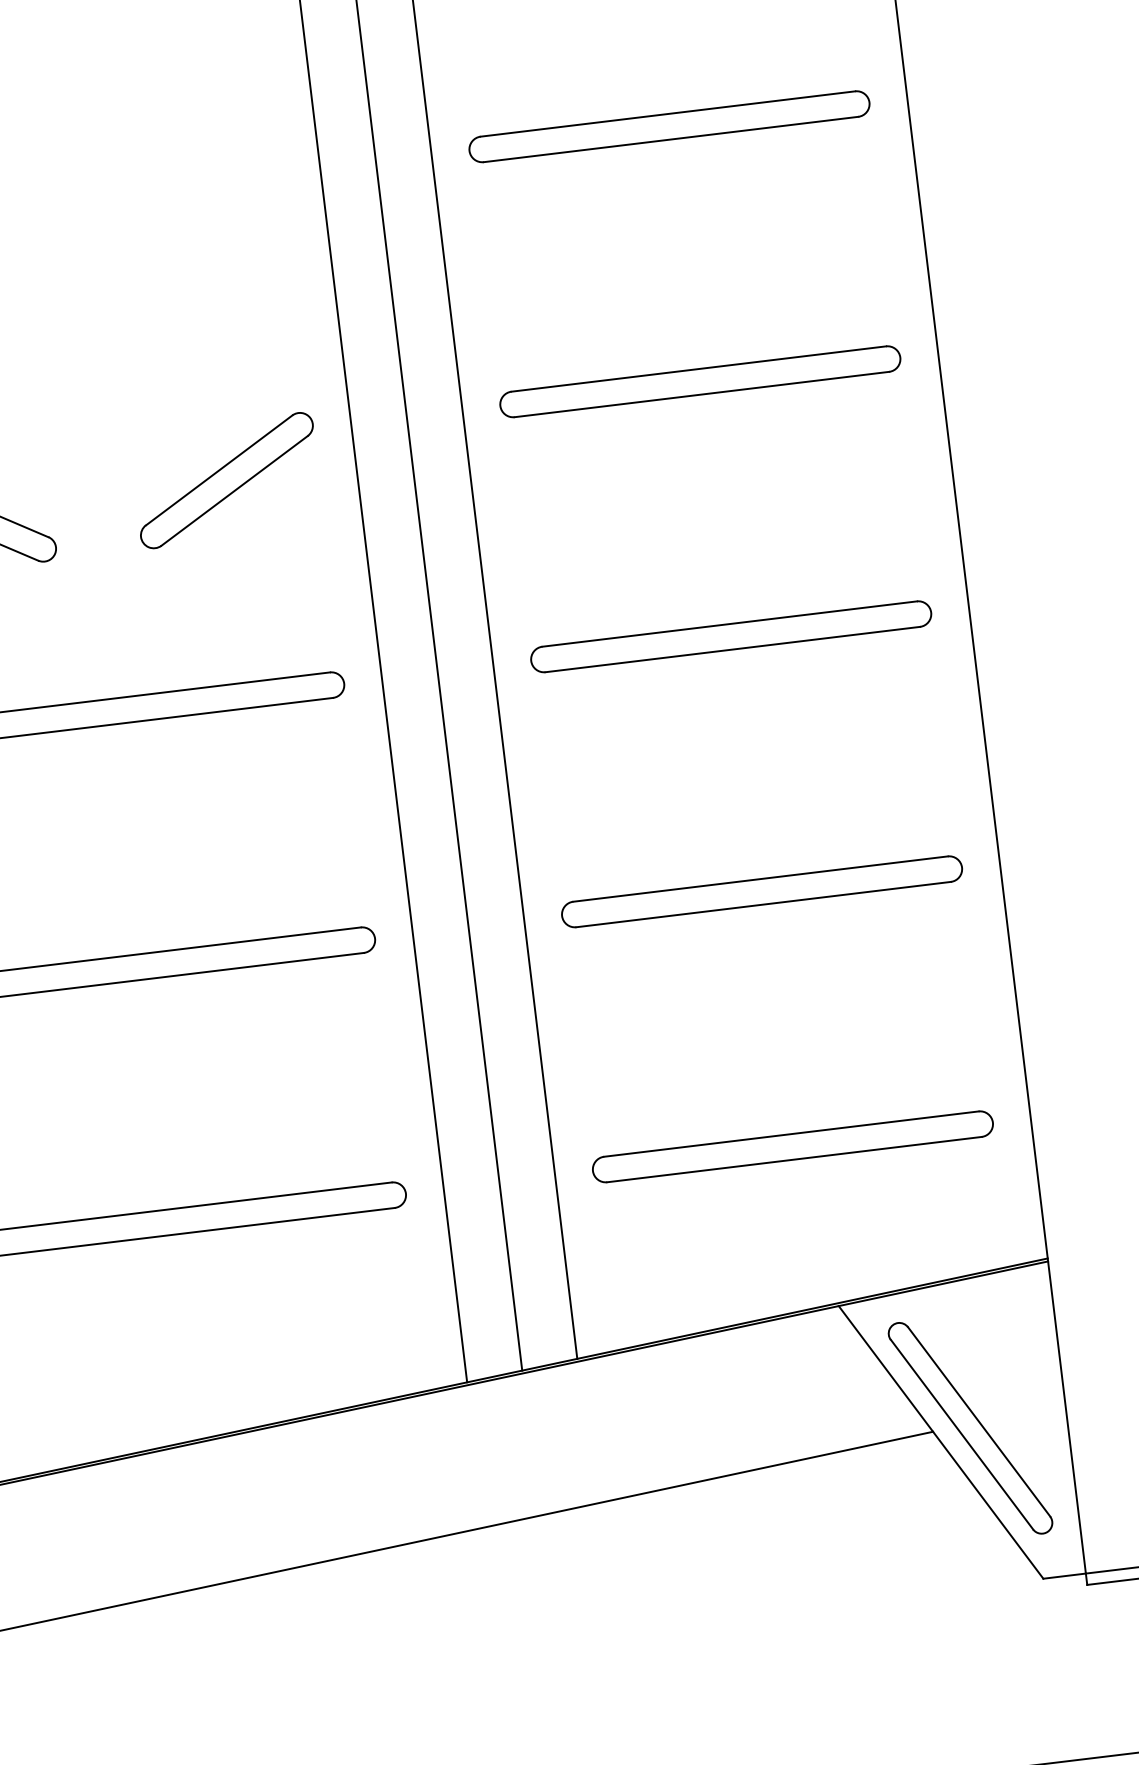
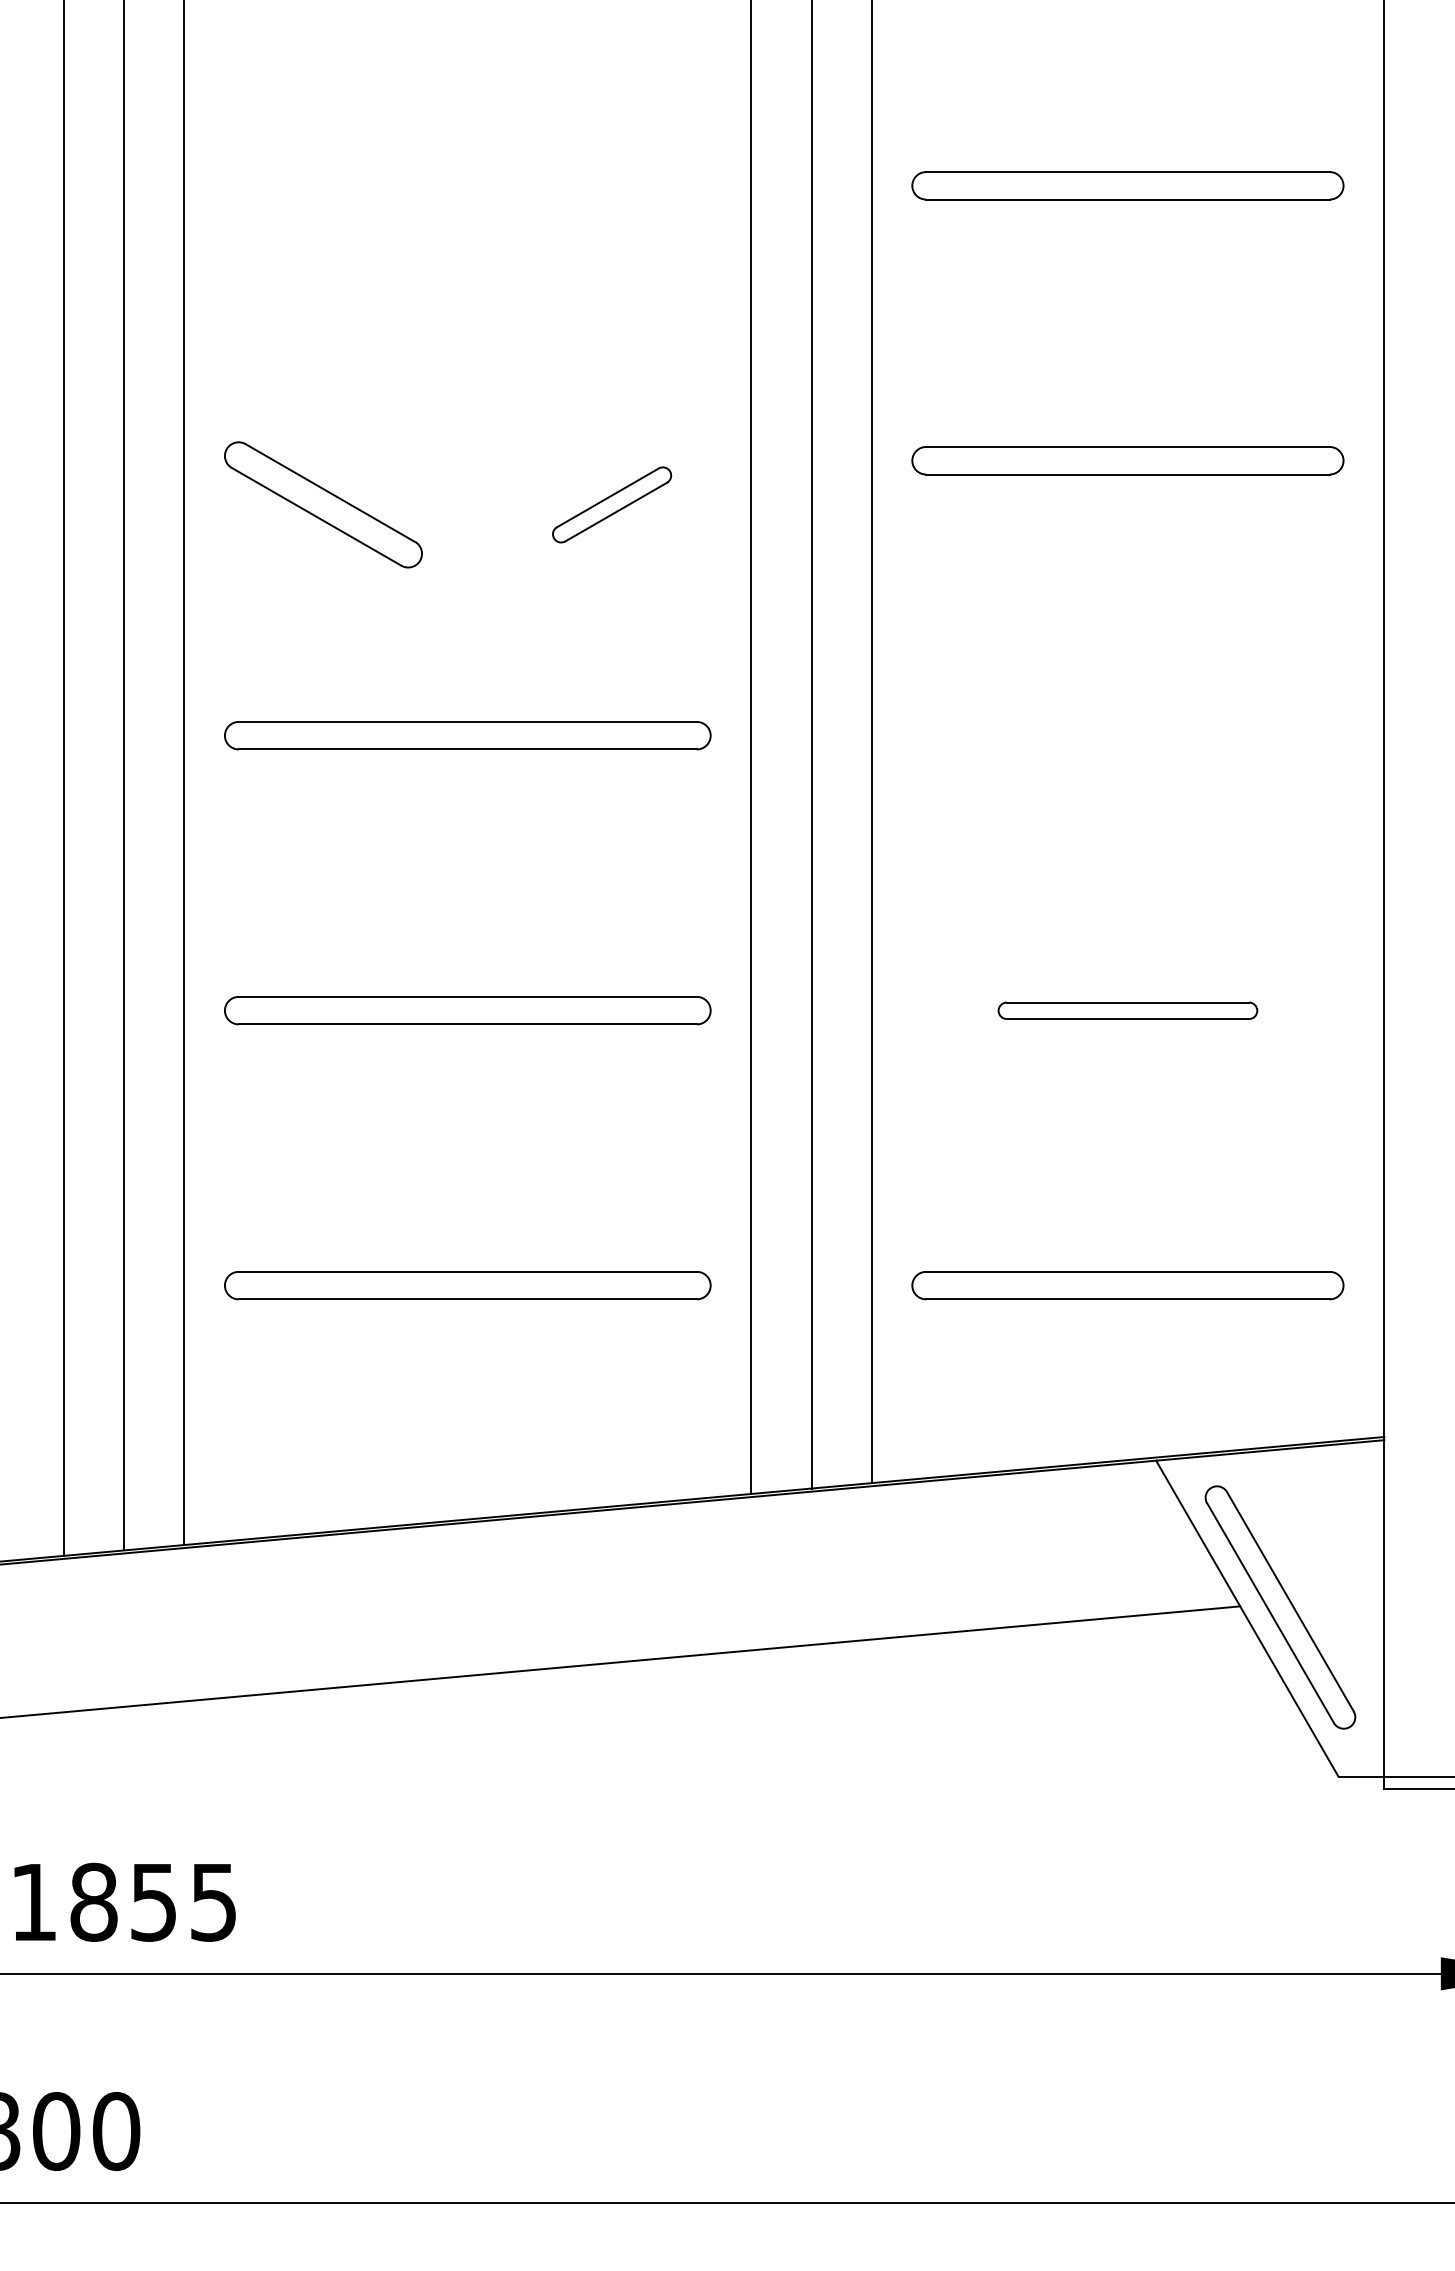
part: (226, 480) -> (611, 504), size x0.6
part: (730, 636) -> (1127, 735), removed
part: (761, 891) -> (1127, 1010), size x0.6

